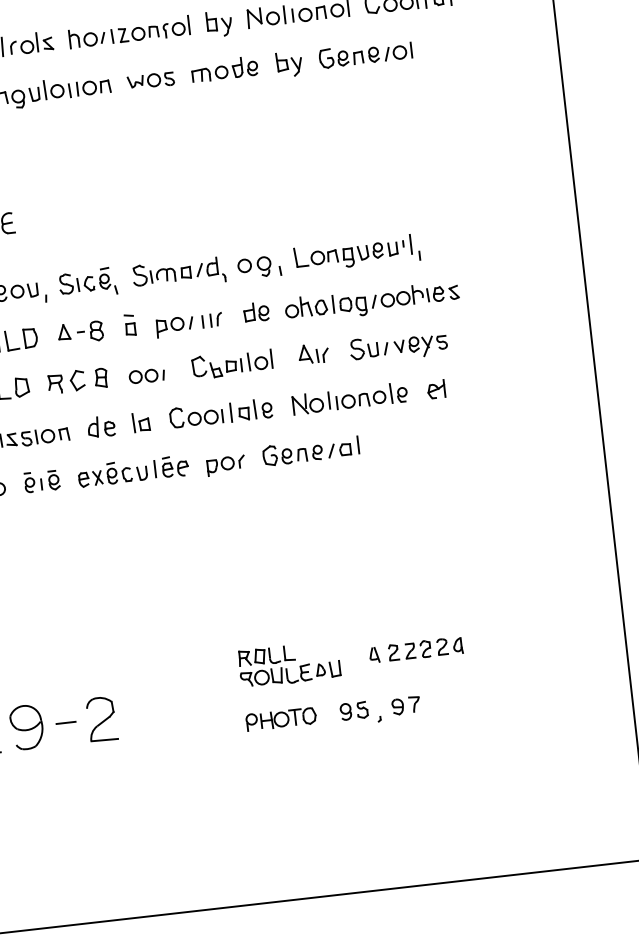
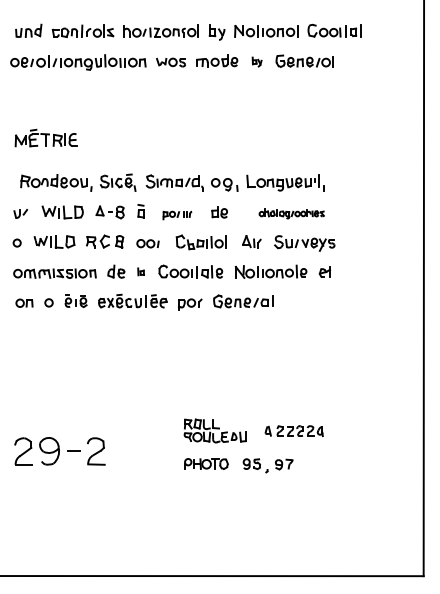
part: (287, 63) -> (256, 61), size x0.6
part: (371, 301) -> (291, 213), size x0.6
part: (189, 325) -> (177, 215), size x0.7
part: (140, 421) -> (140, 271), size x0.6

